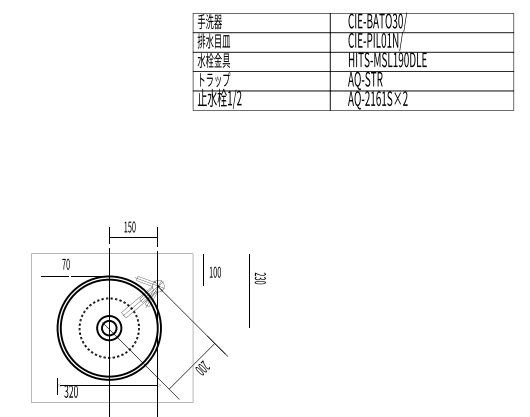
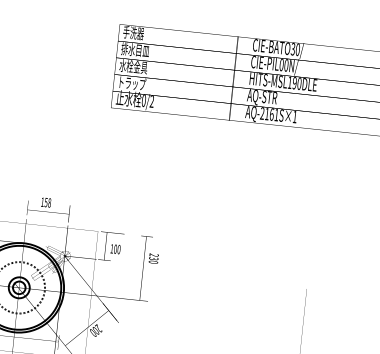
text: (389, 40) -> (286, 65), CIE-PIL01N/ -> CIE-PIL00N/
text: (229, 97) -> (143, 100), 1/2 -> 0/2
text: (405, 98) -> (295, 116), AQ-2161S×2 -> AQ-2161S×1
text: (133, 227) -> (49, 203), 150 -> 158

